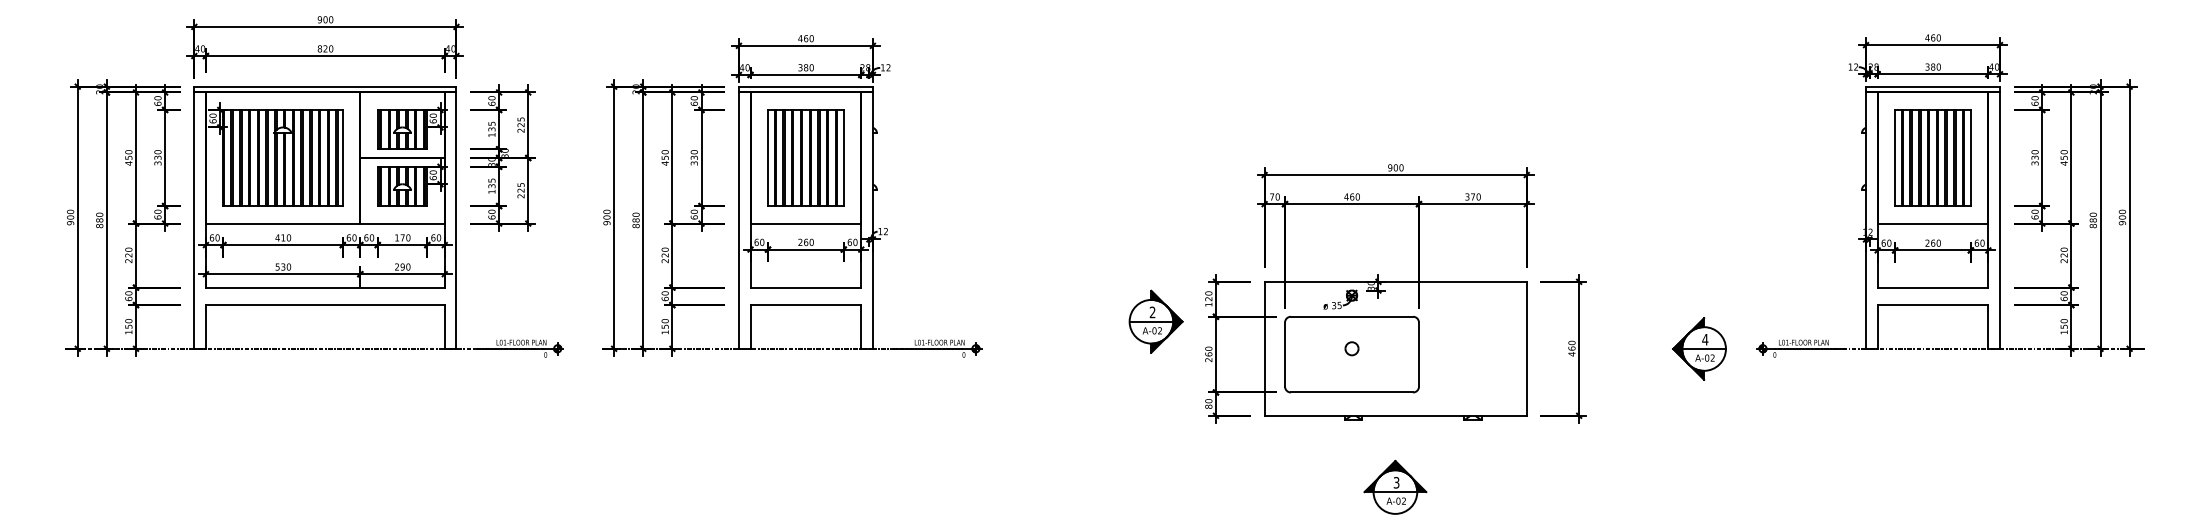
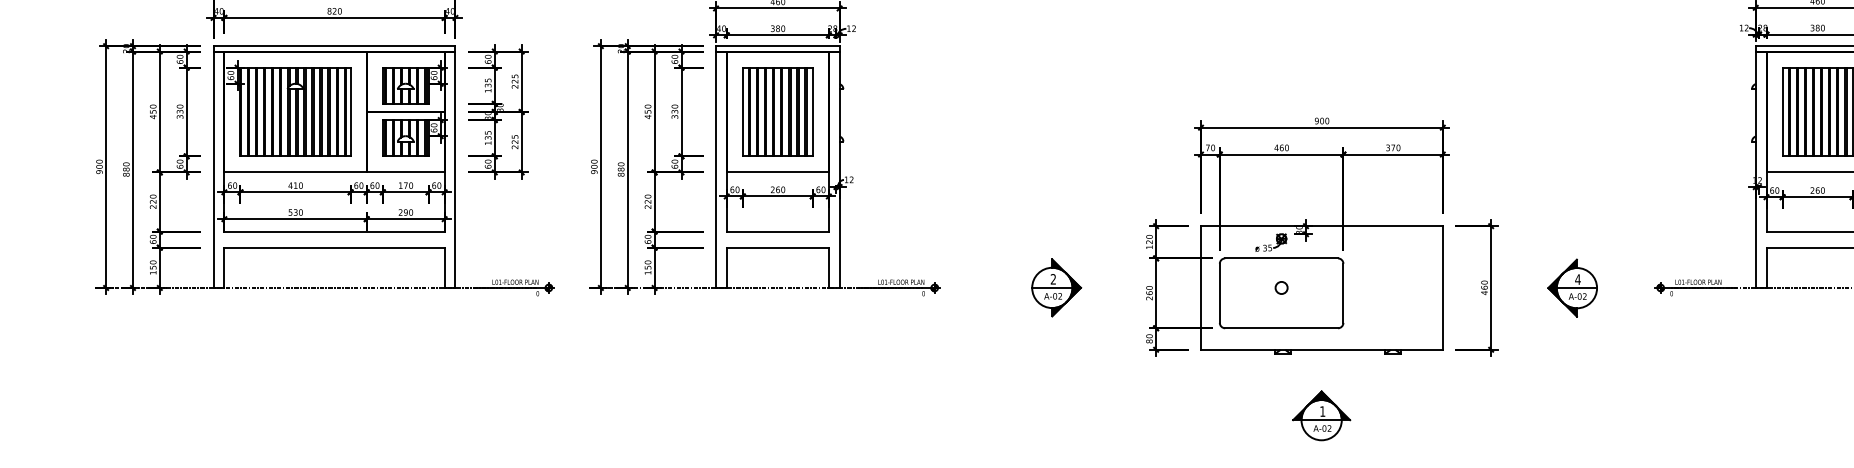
part: (1155, 321) -> (1056, 287), moved
part: (1699, 348) -> (1572, 287), moved
text: (1396, 482) -> (1322, 411), 3 -> 1

